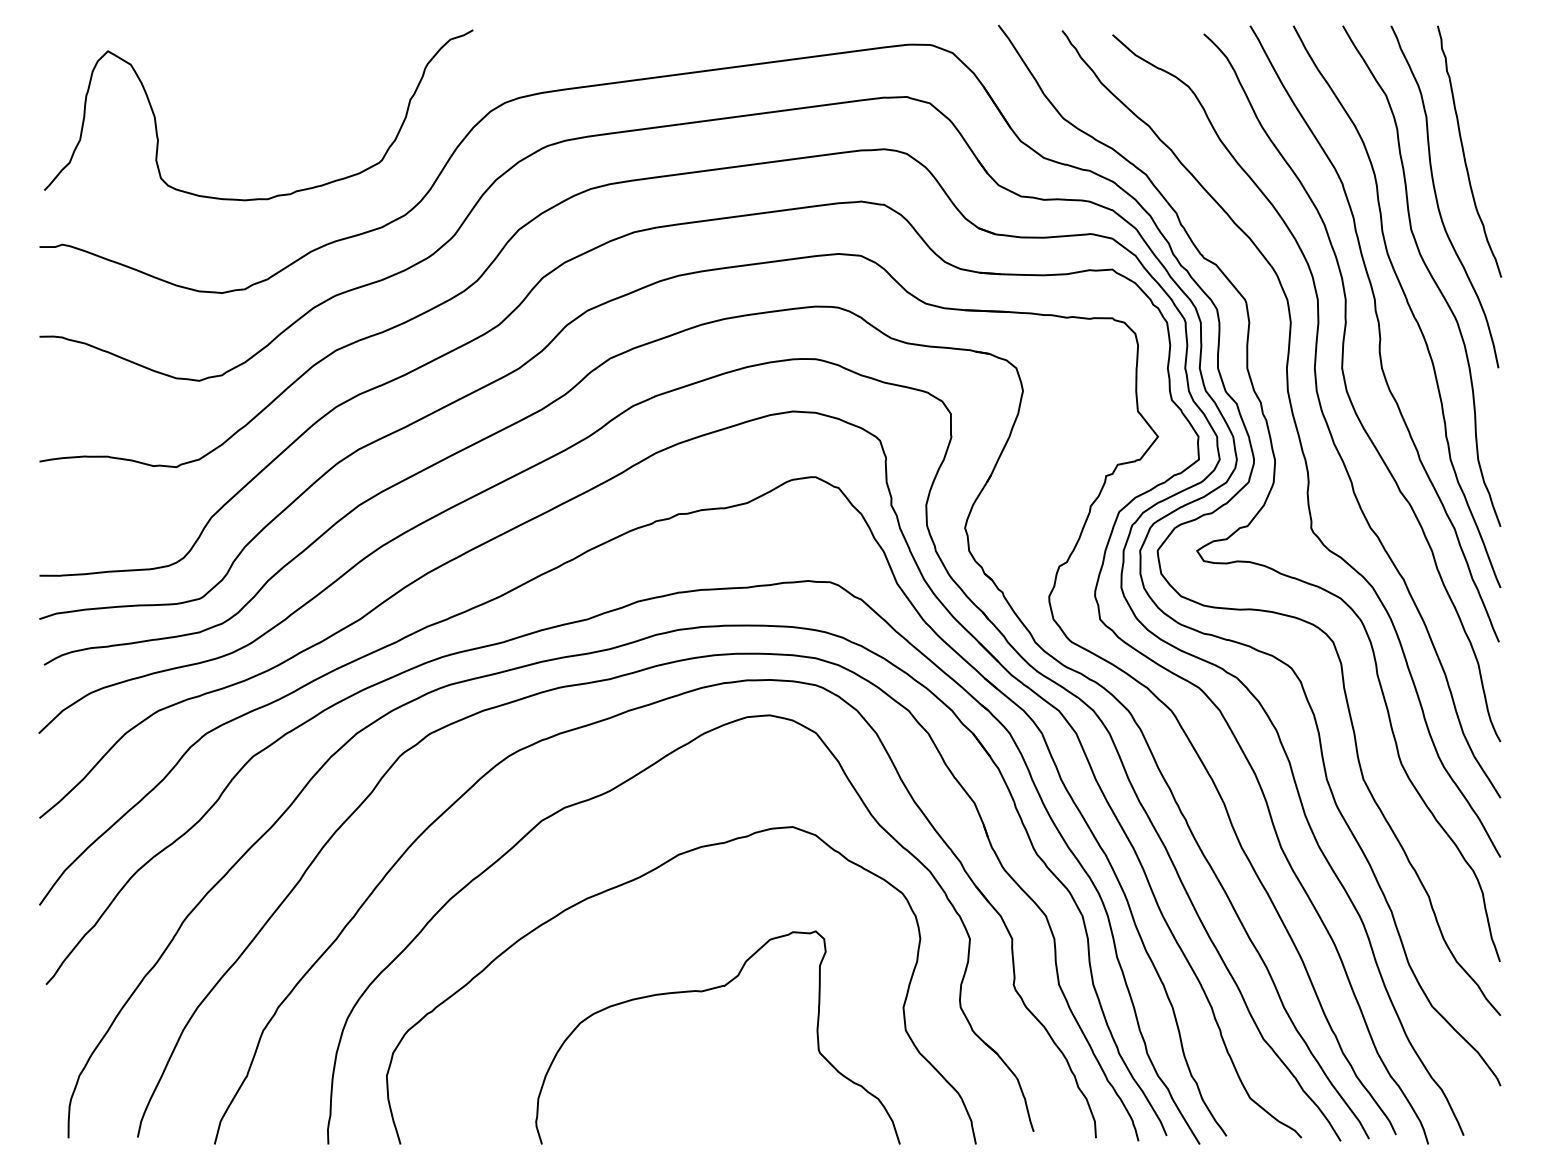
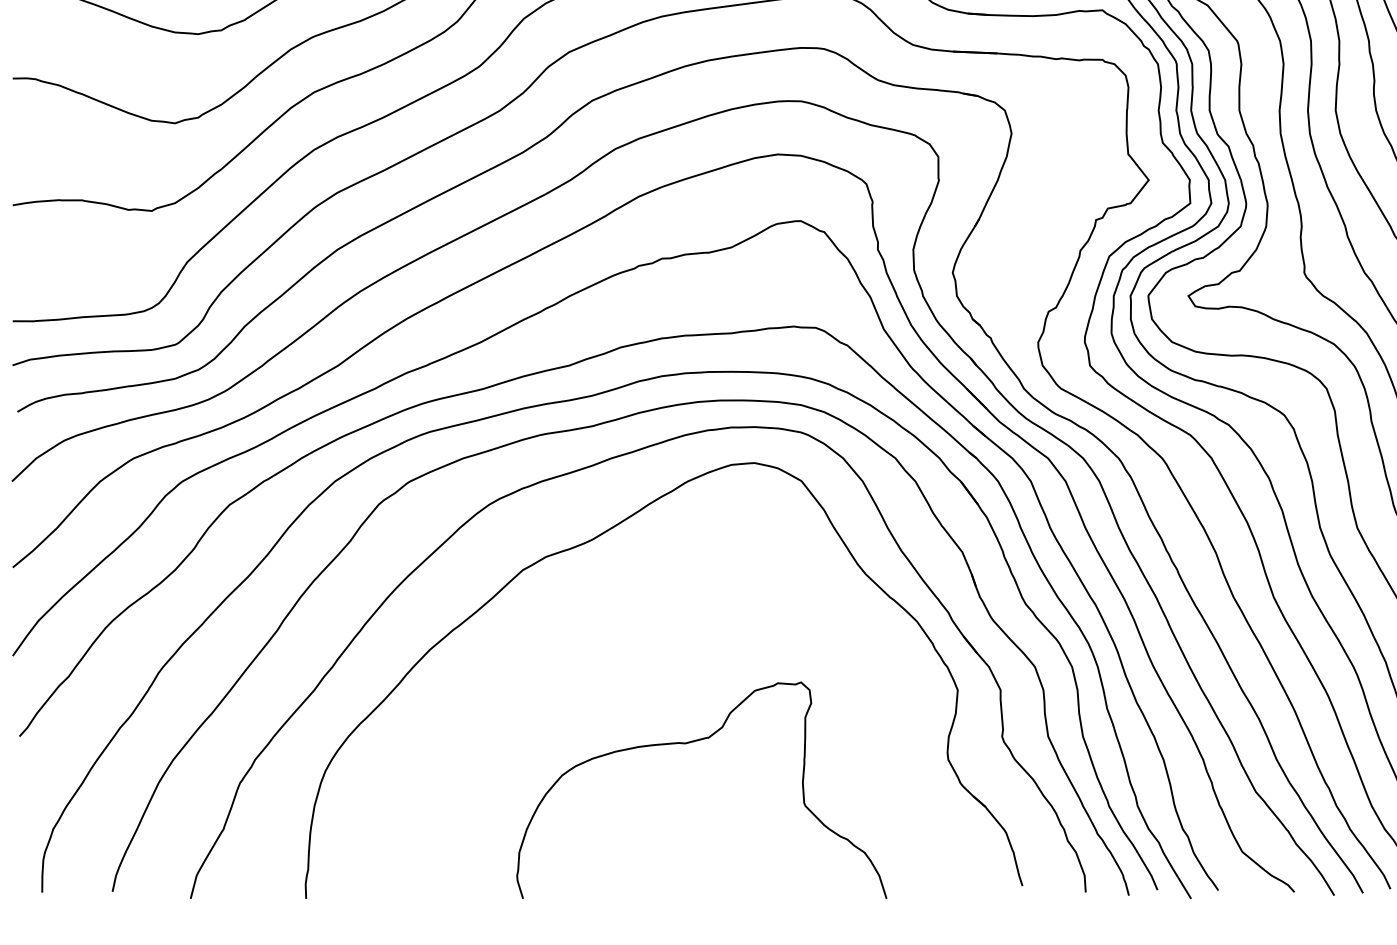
curve: (635, 880) -> (618, 630), removed

